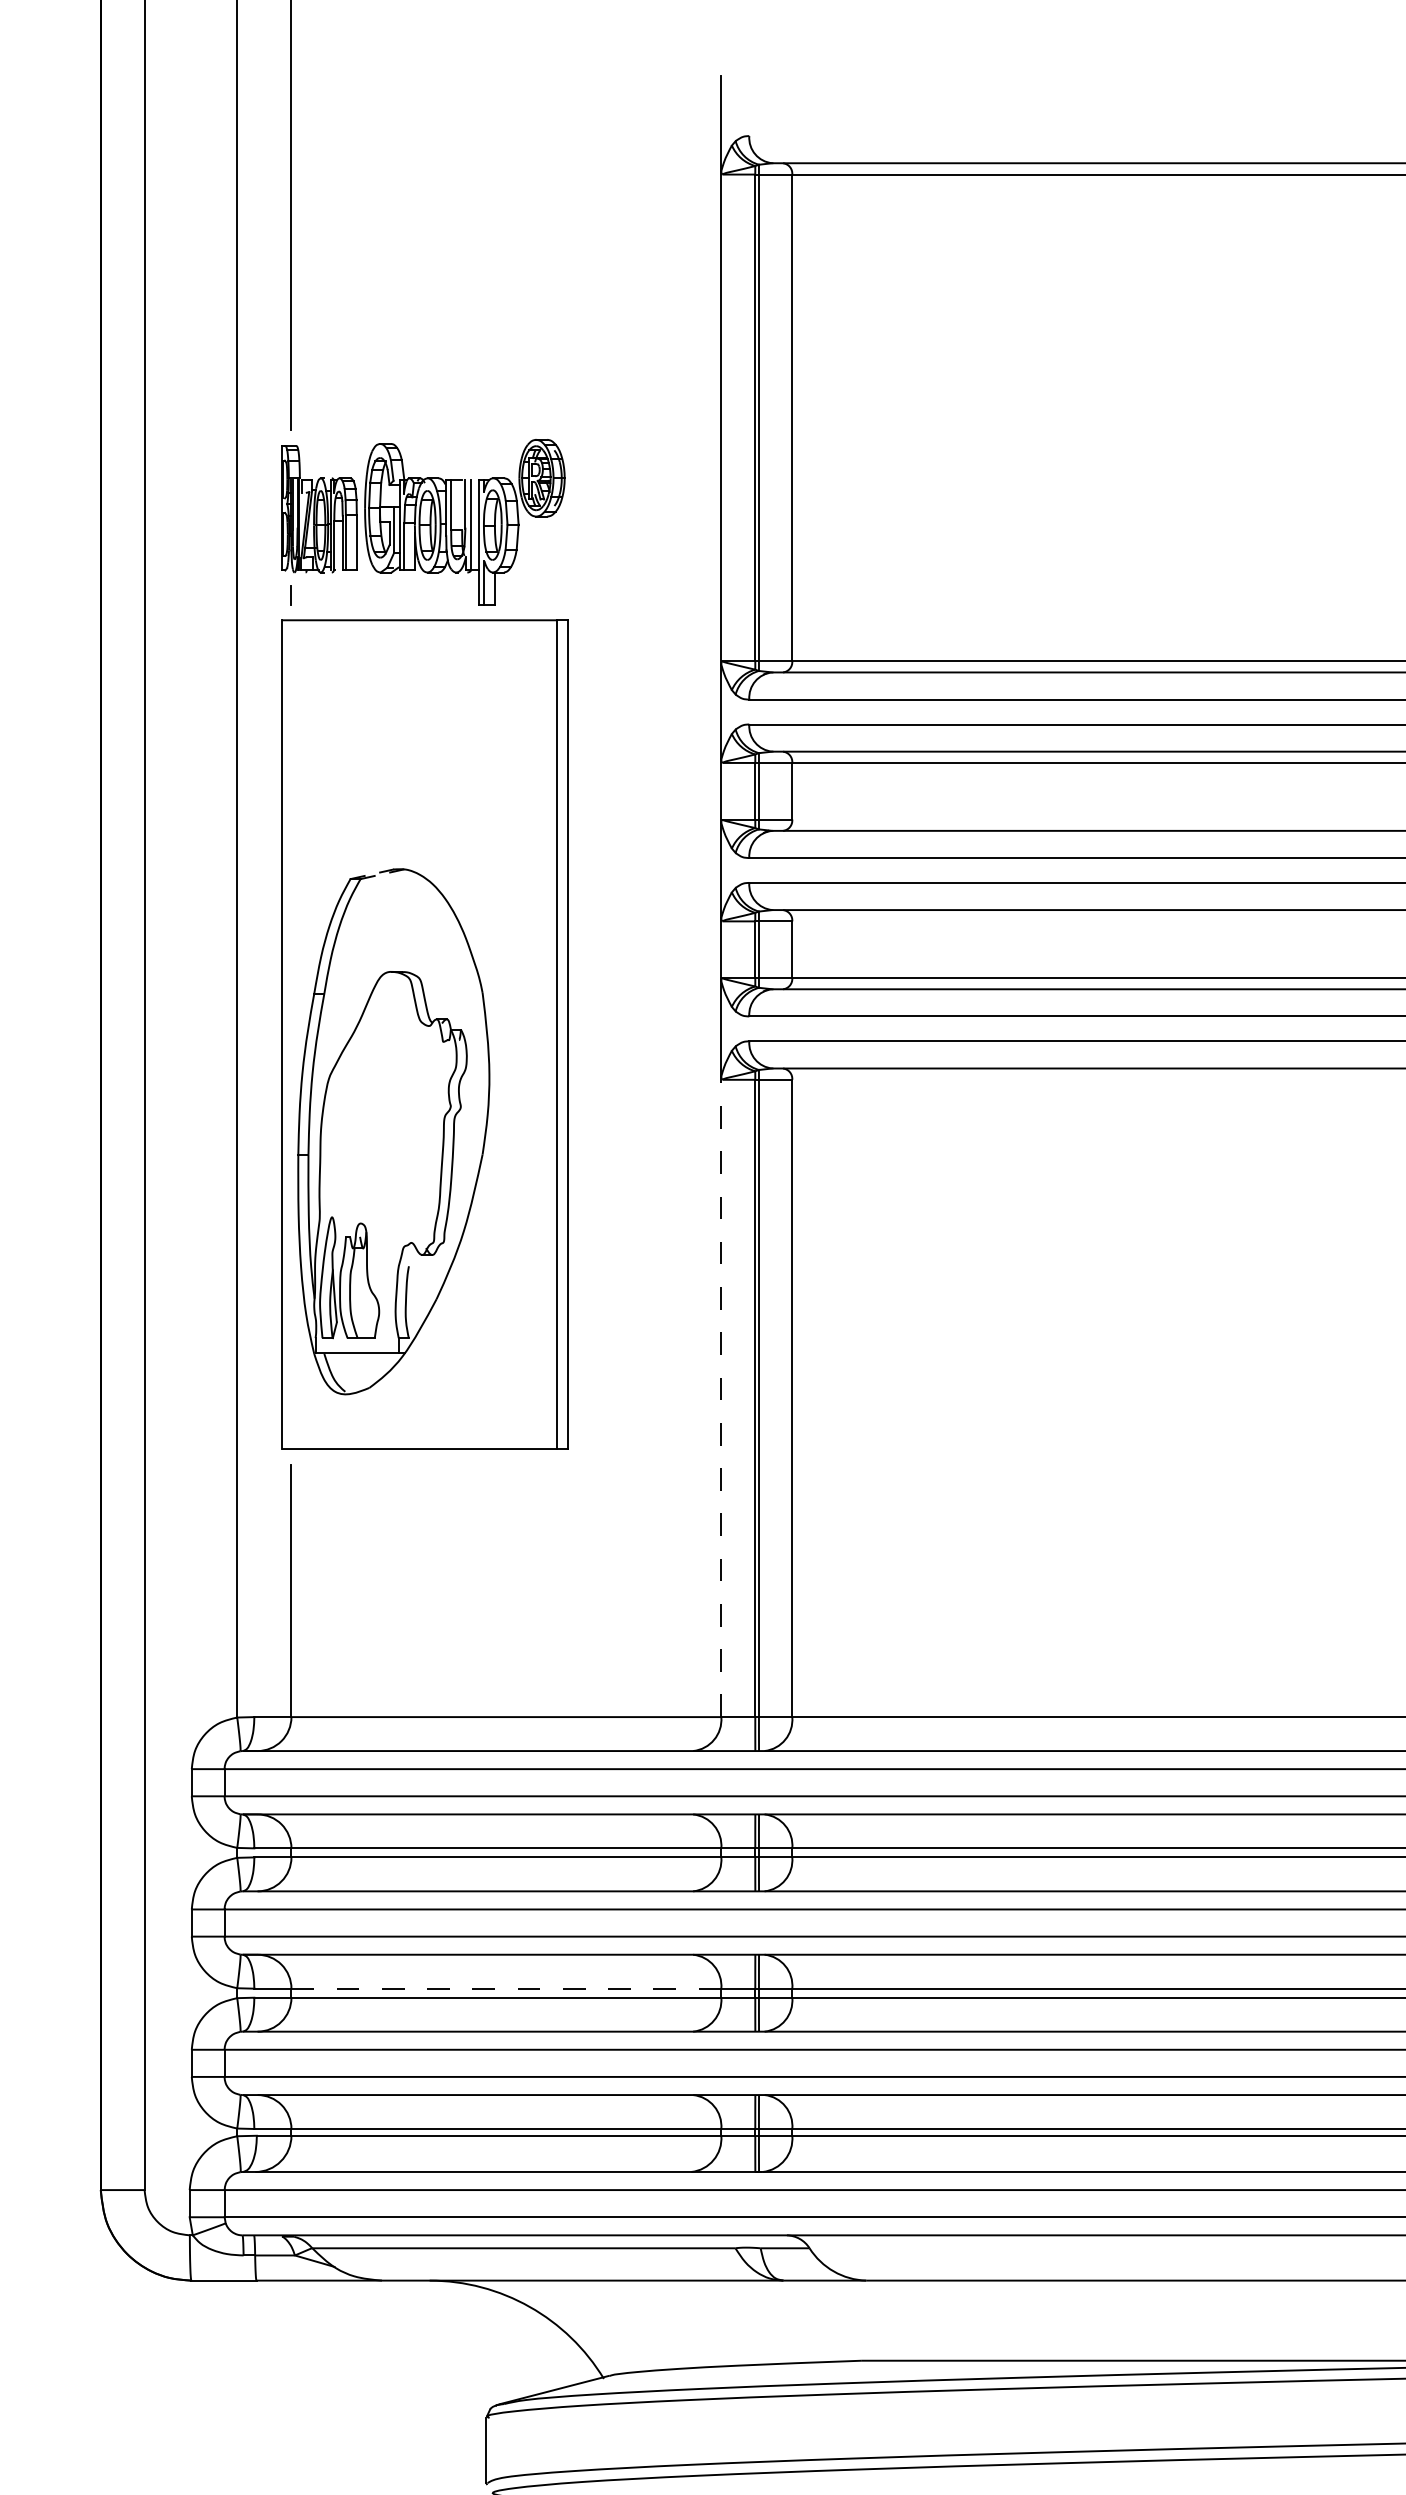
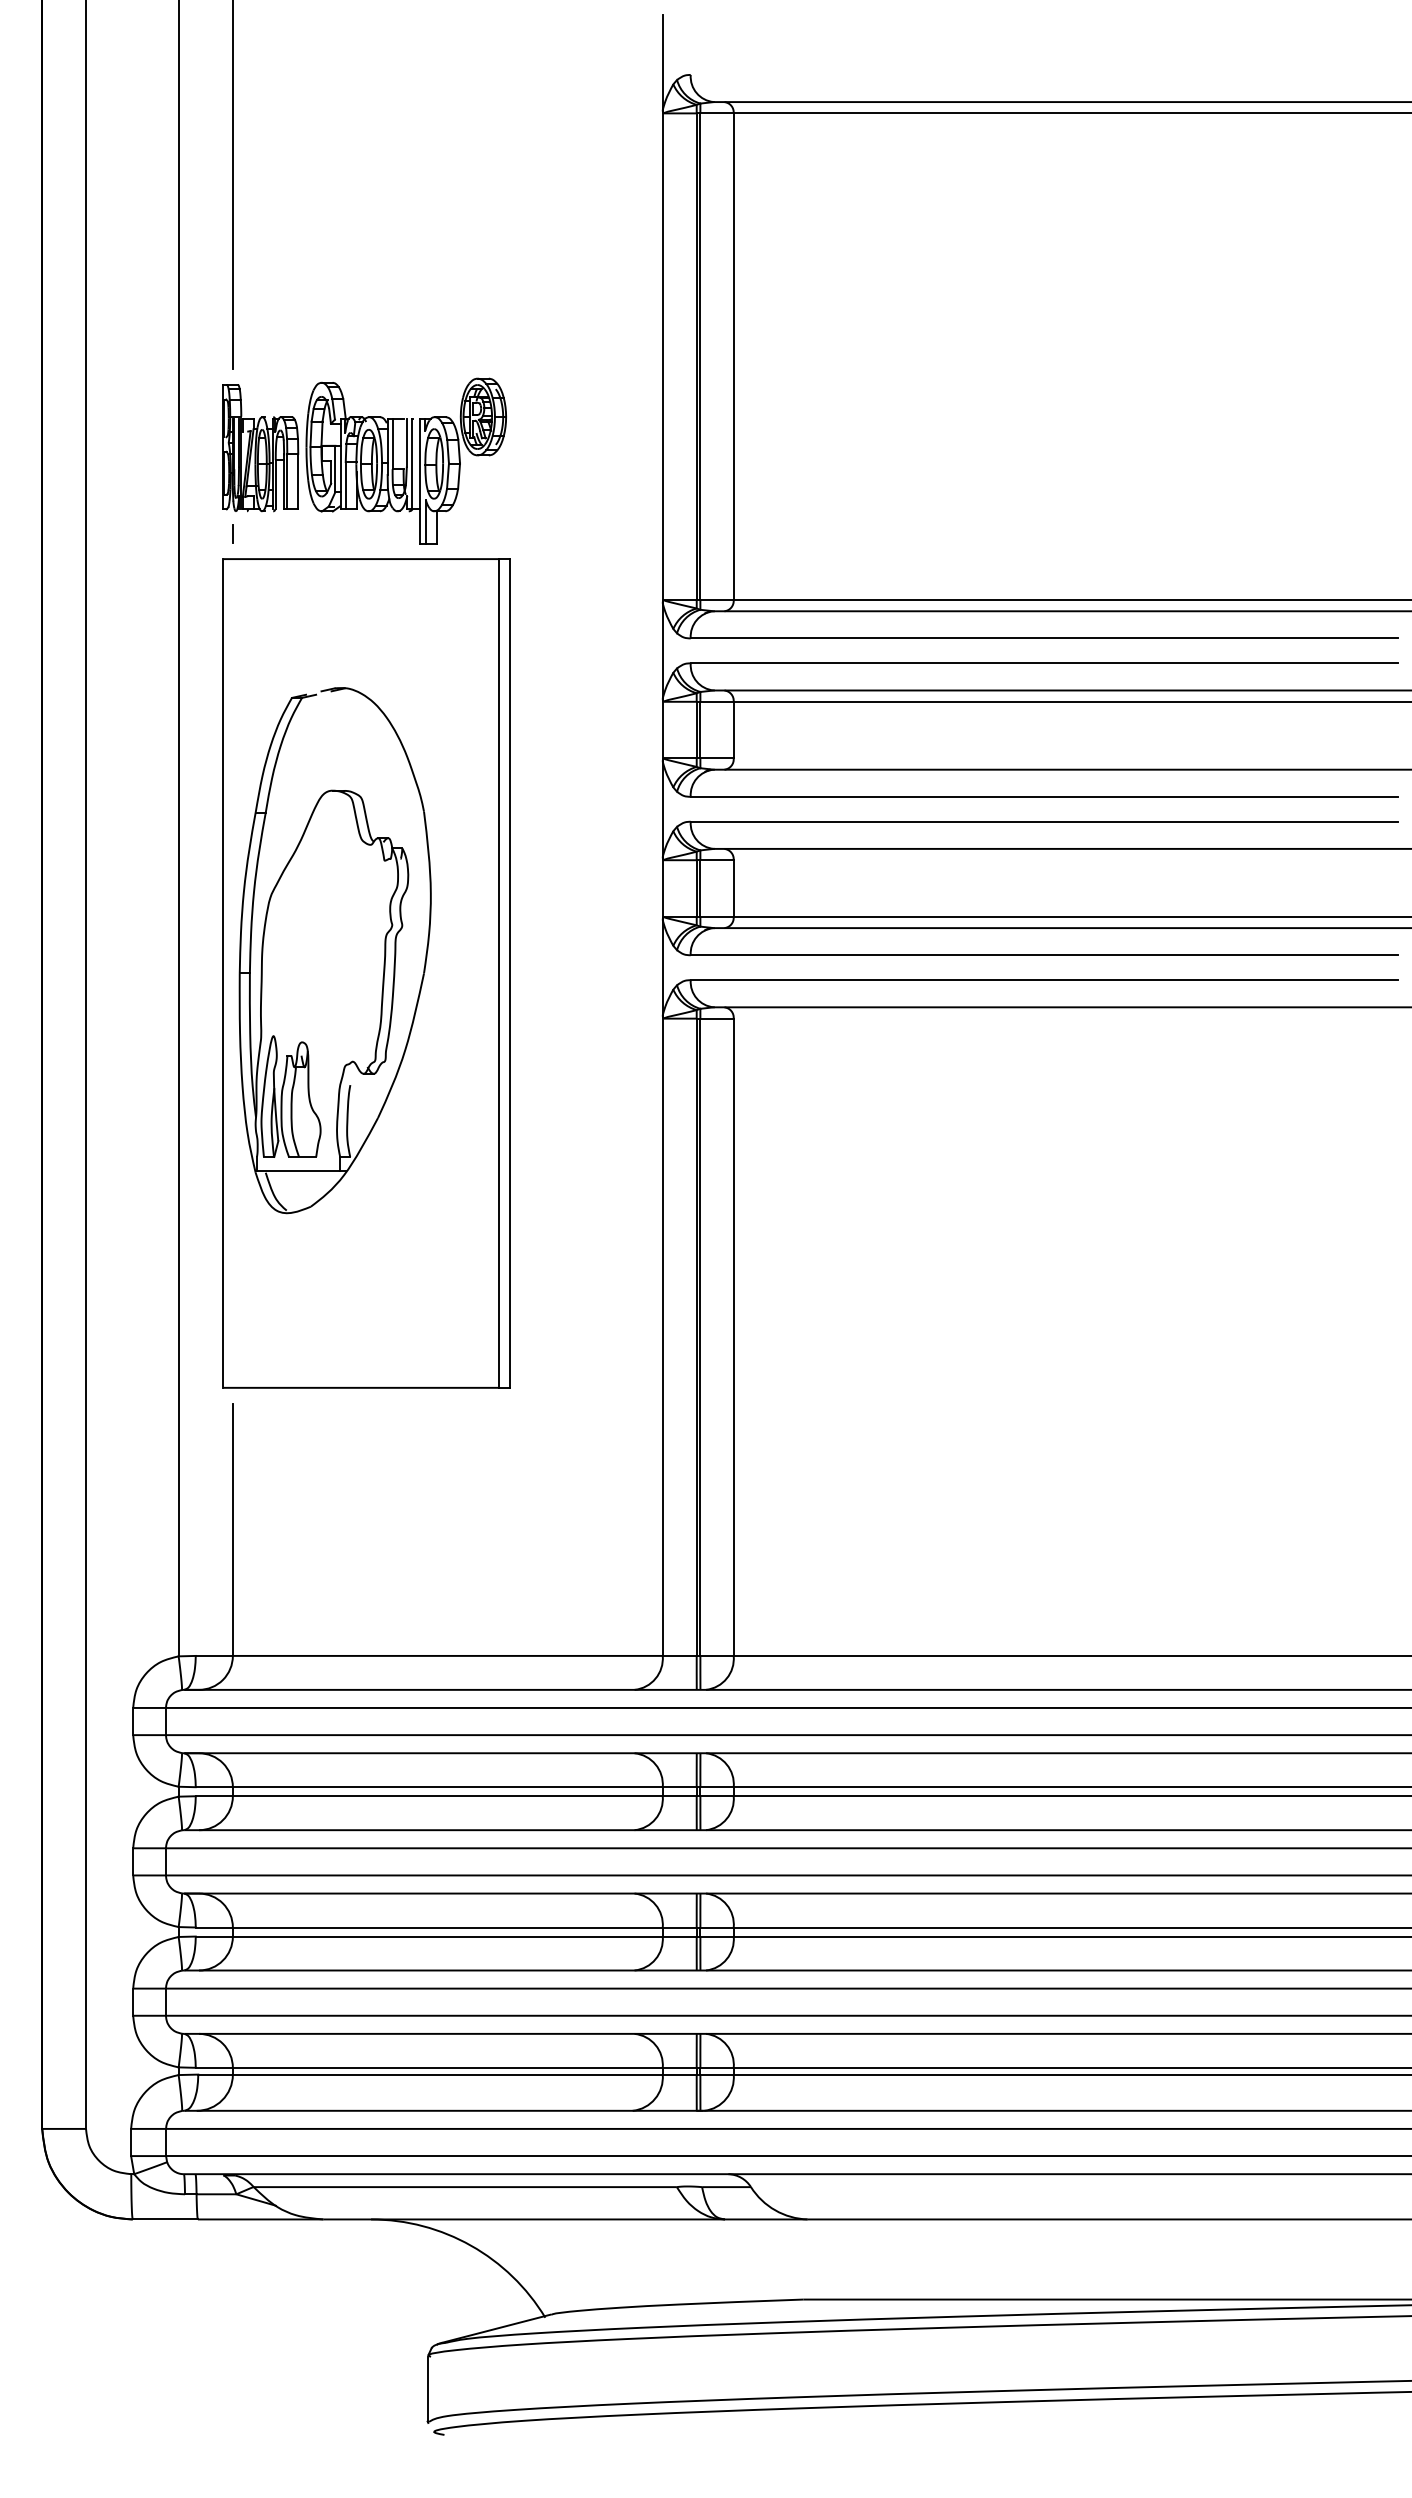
part: (393, 1131) -> (334, 950), moved
line: (721, 1396) -> (662, 1335), dashed -> solid
line: (506, 1988) -> (447, 1927), dashed -> solid

